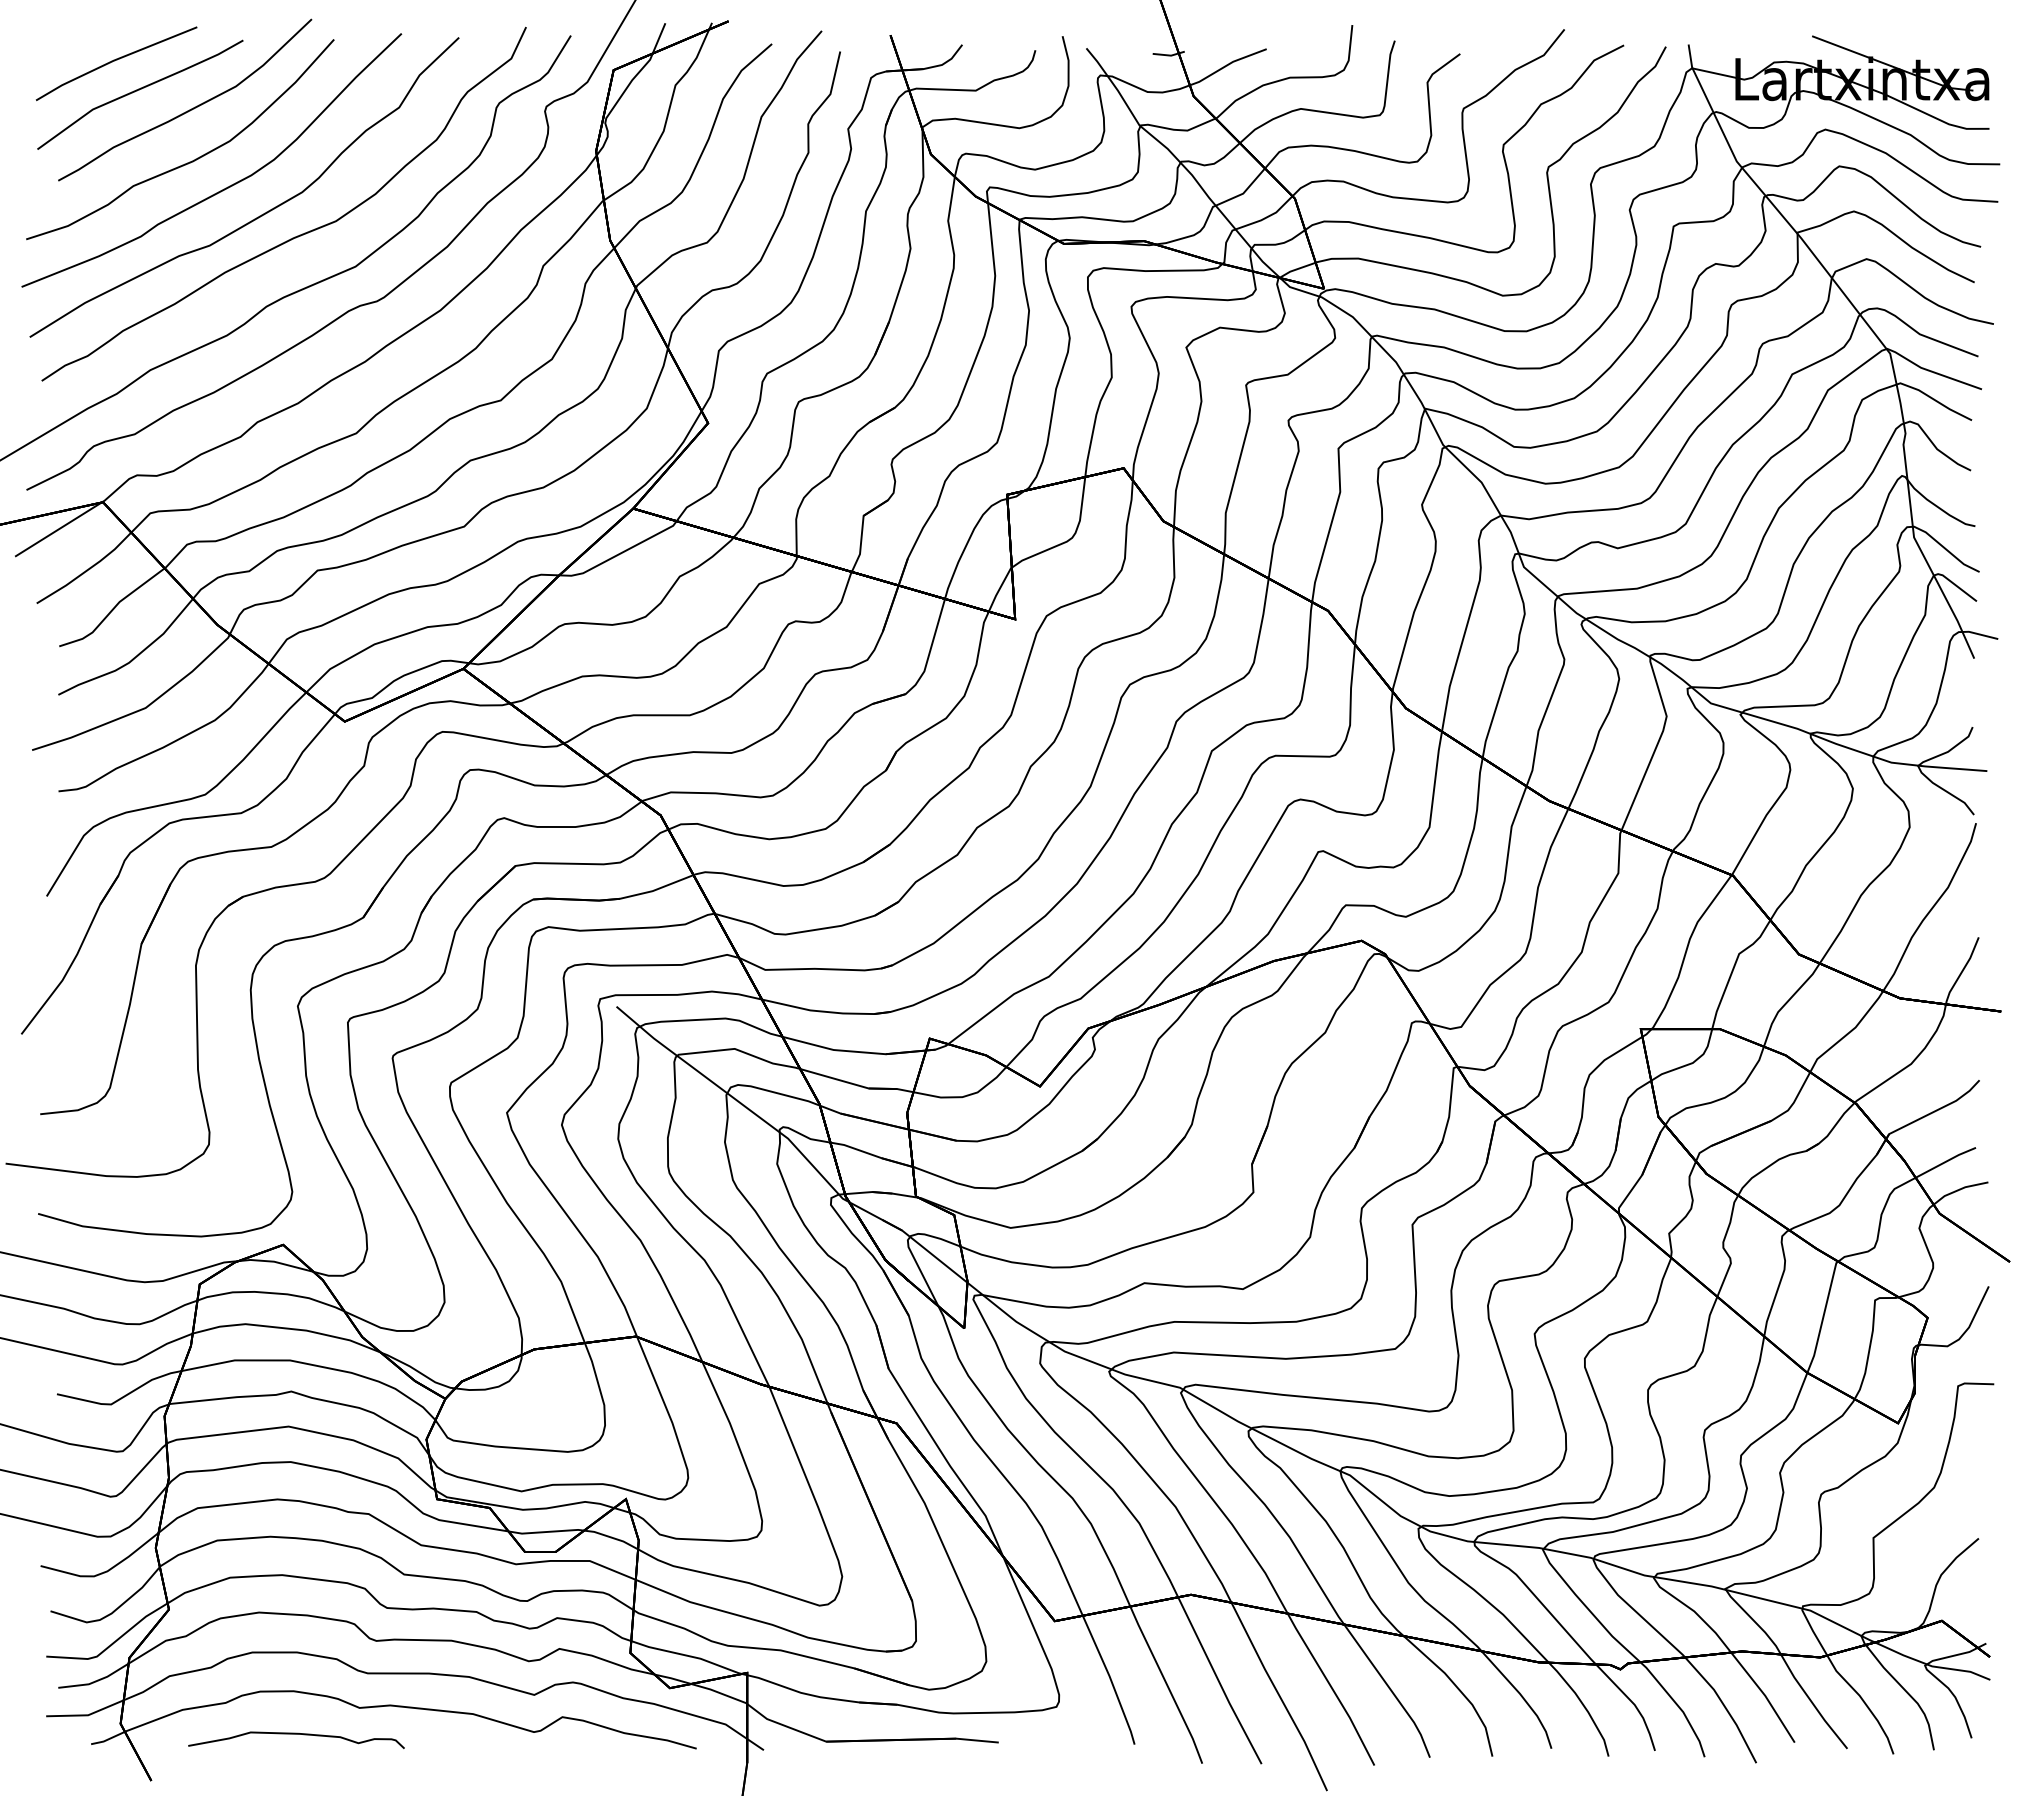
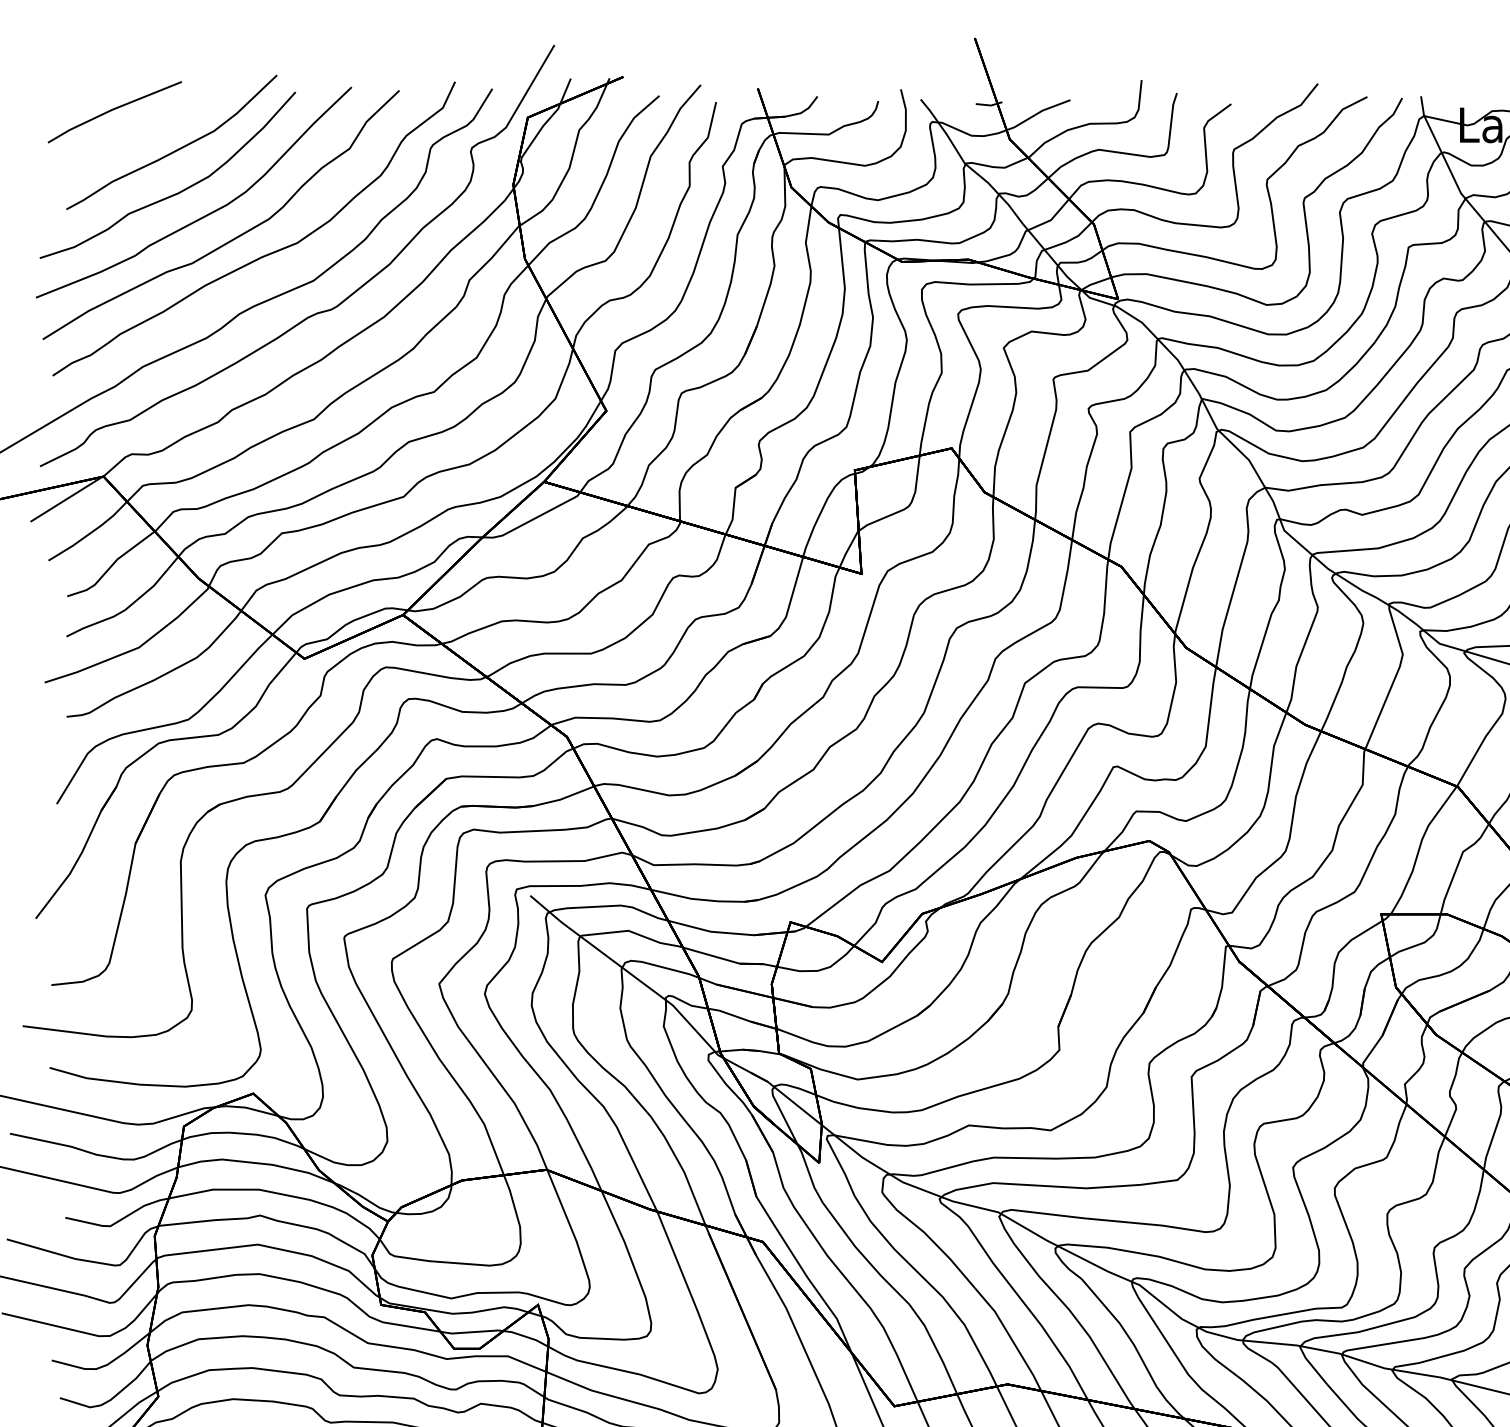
part: (140, 94) -> (134, 137), removed

